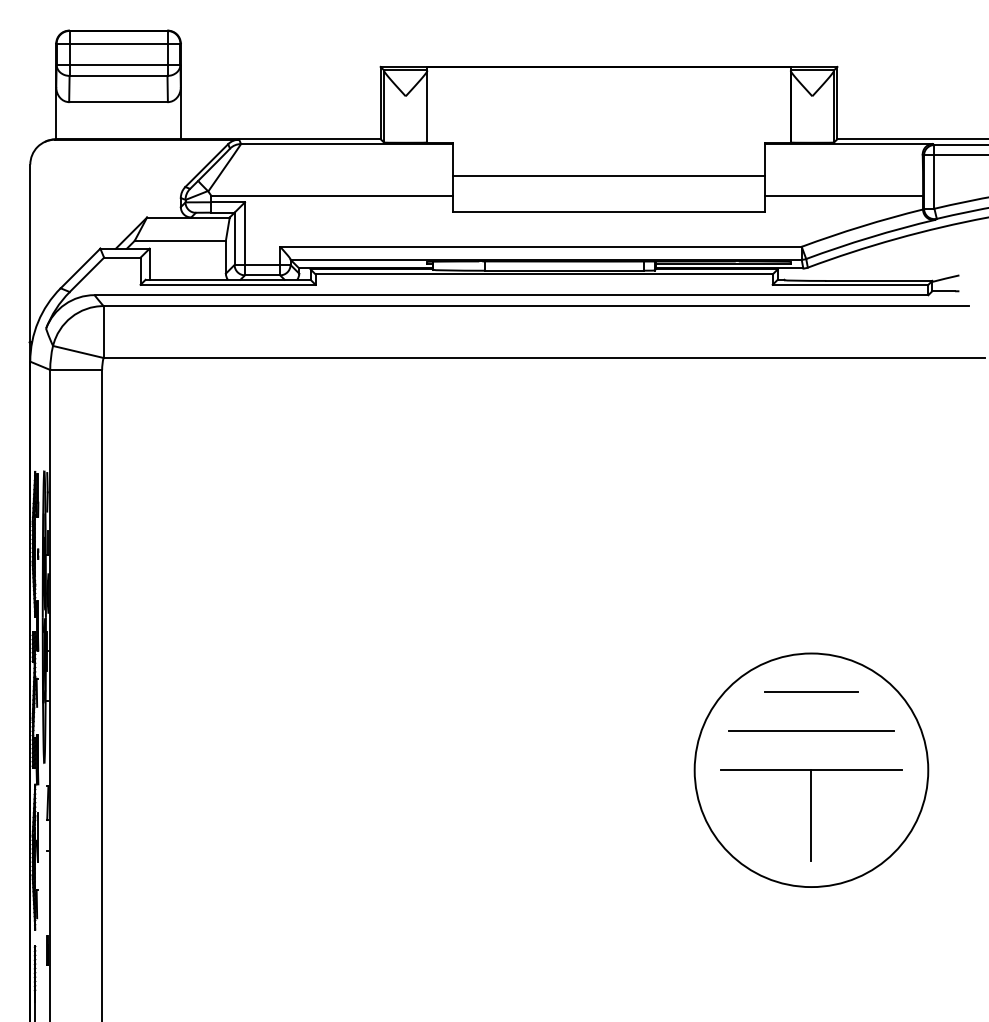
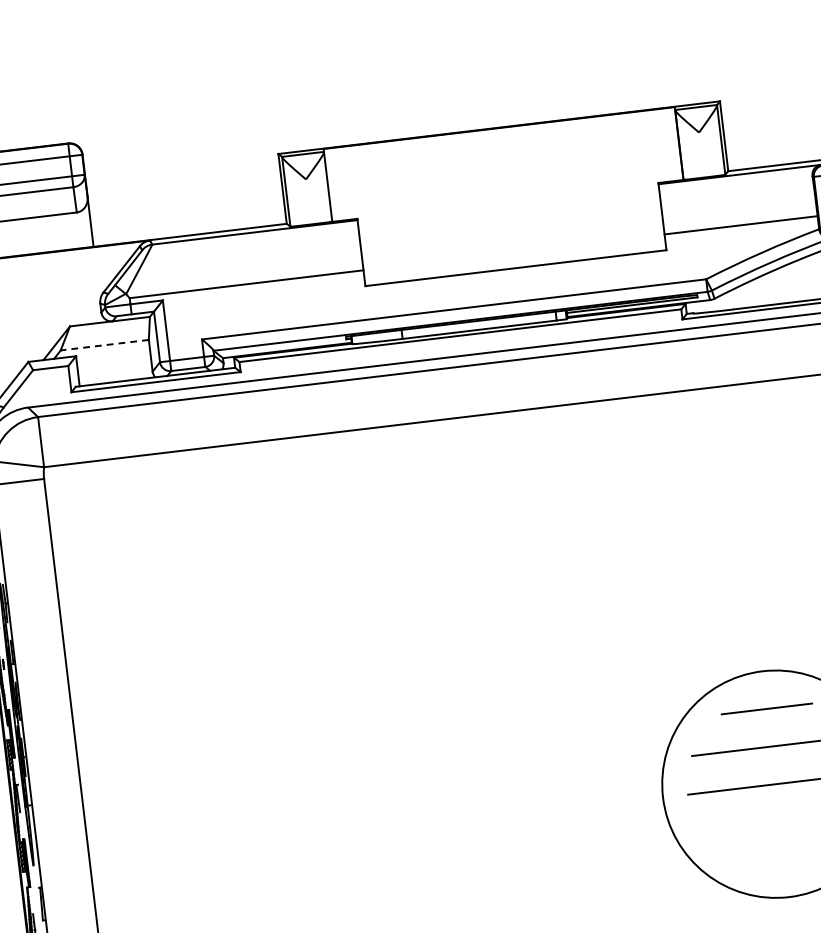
line: (608, 175) -> (511, 232), removed
line: (180, 240) -> (104, 344), solid -> dashed
line: (811, 815) -> (781, 827), removed

